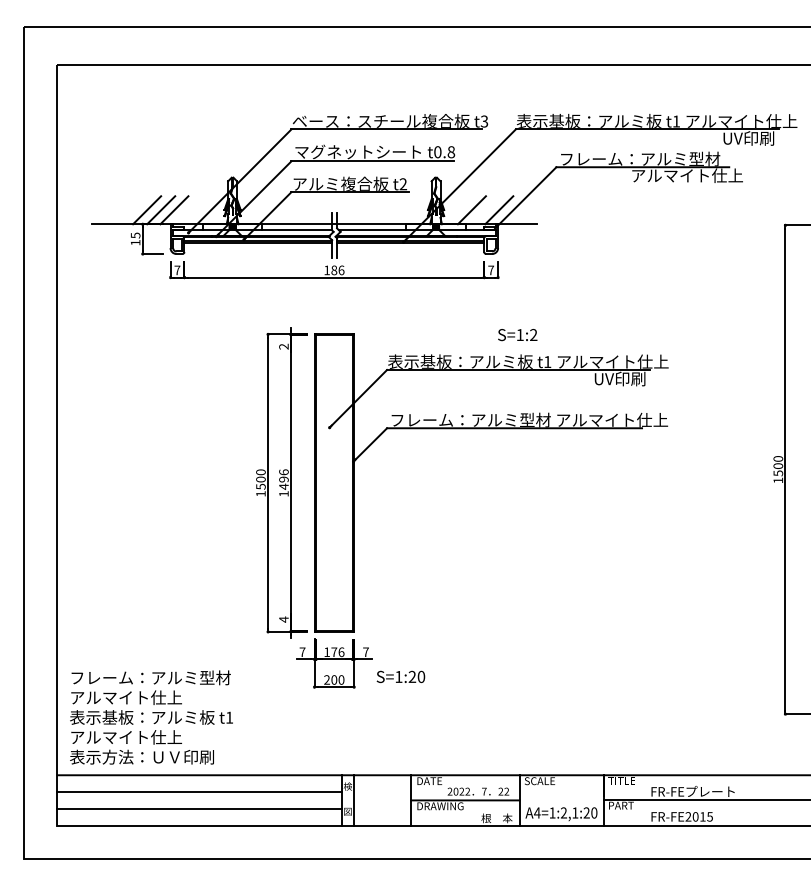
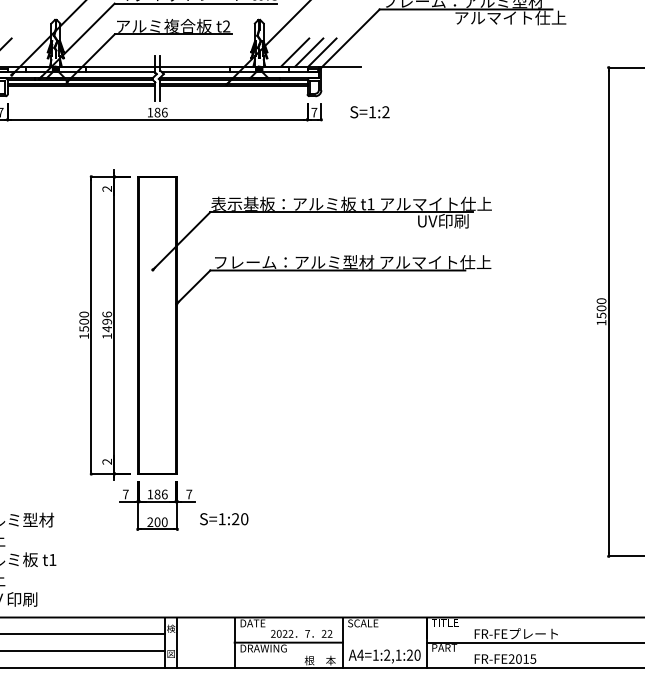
line: (486, 210) -> (309, 52), added
text: (517, 335) -> (369, 112), moved
text: (283, 619) -> (106, 461), 4 -> 2
text: (334, 652) -> (157, 494), 176 -> 186

